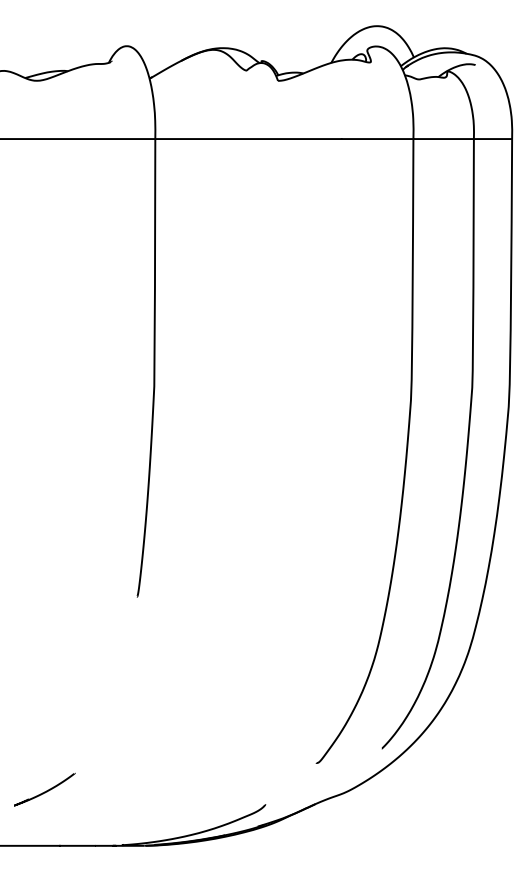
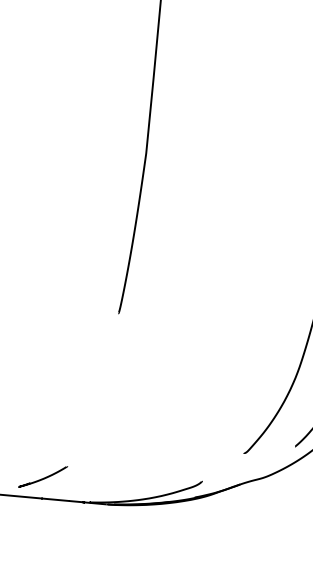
curve: (44, 791) -> (42, 478), moved

